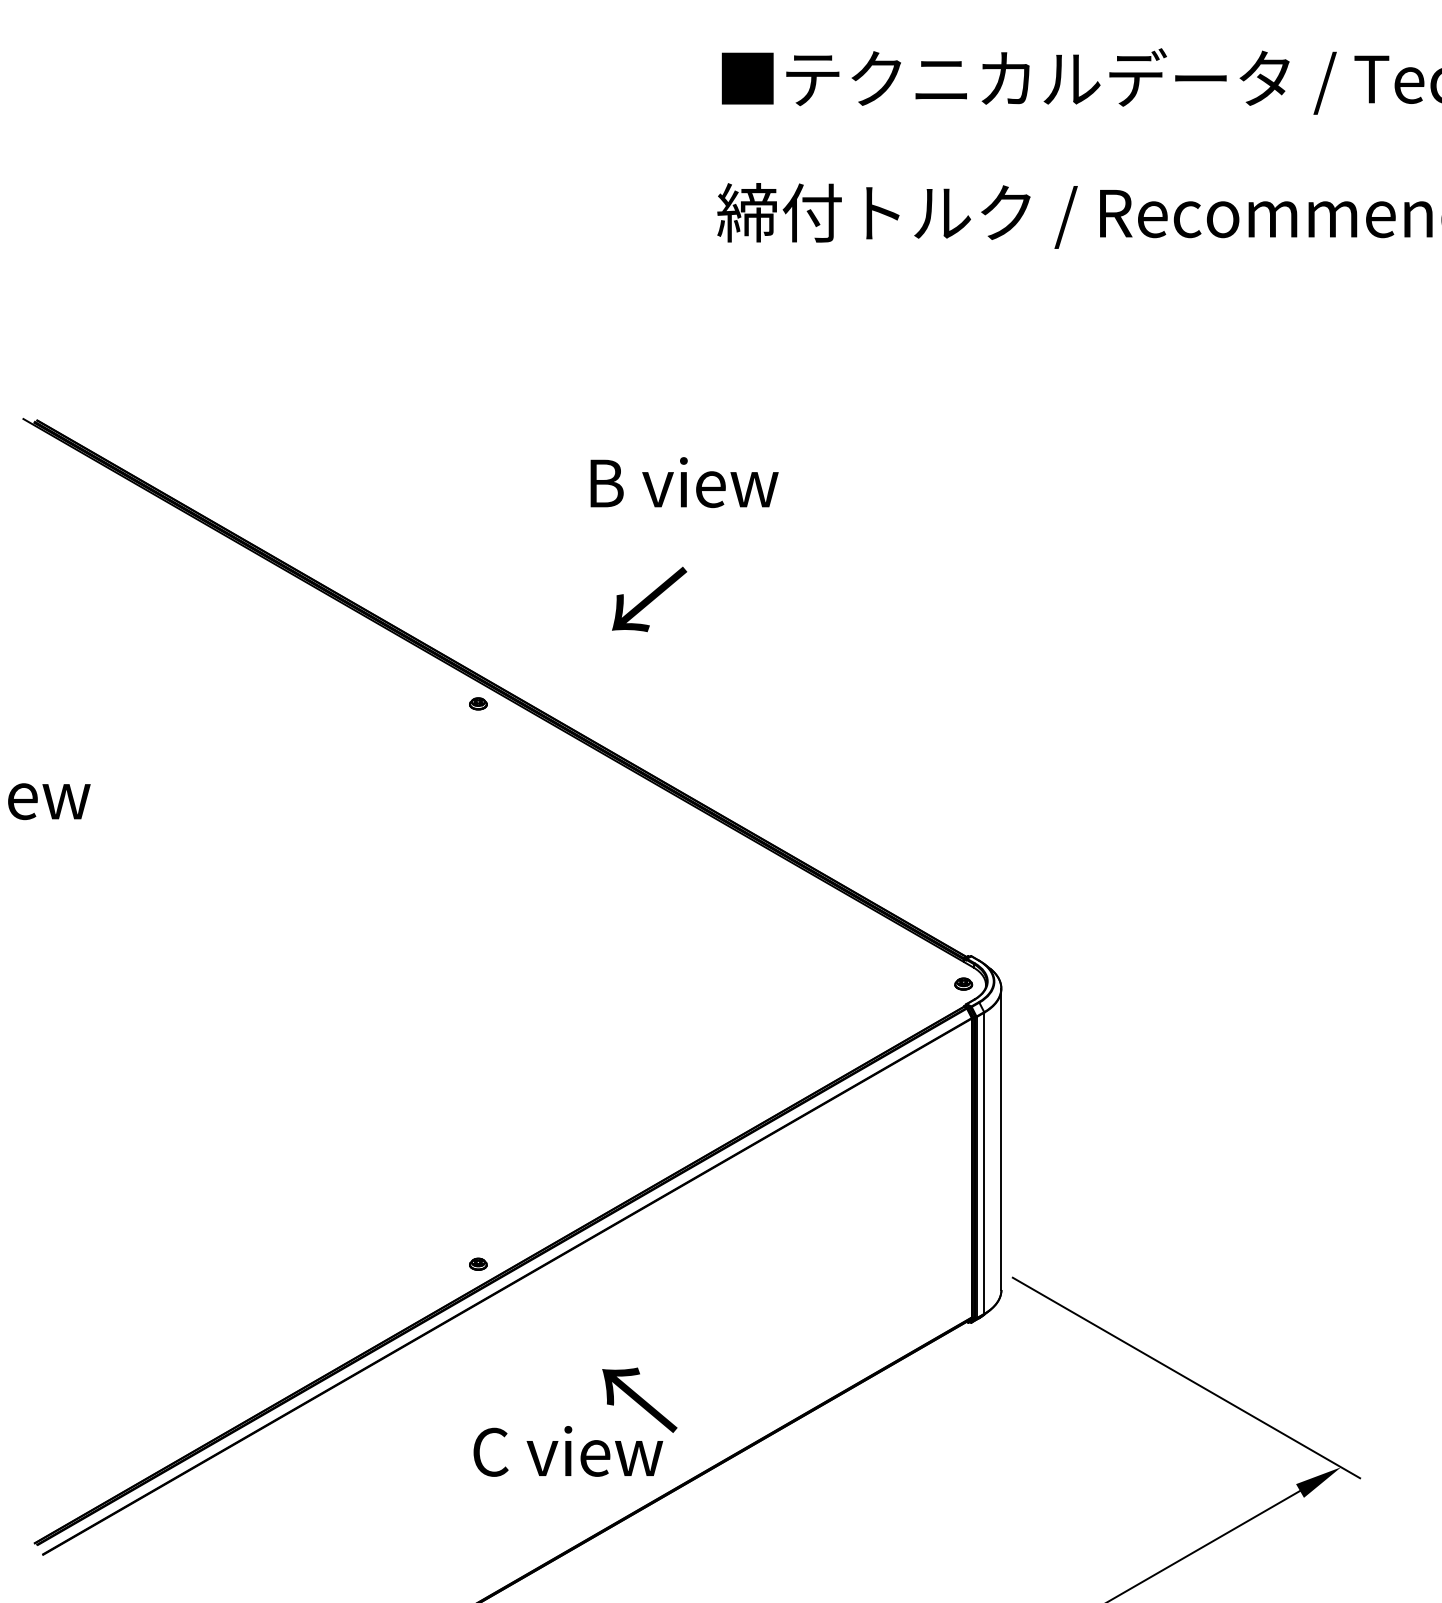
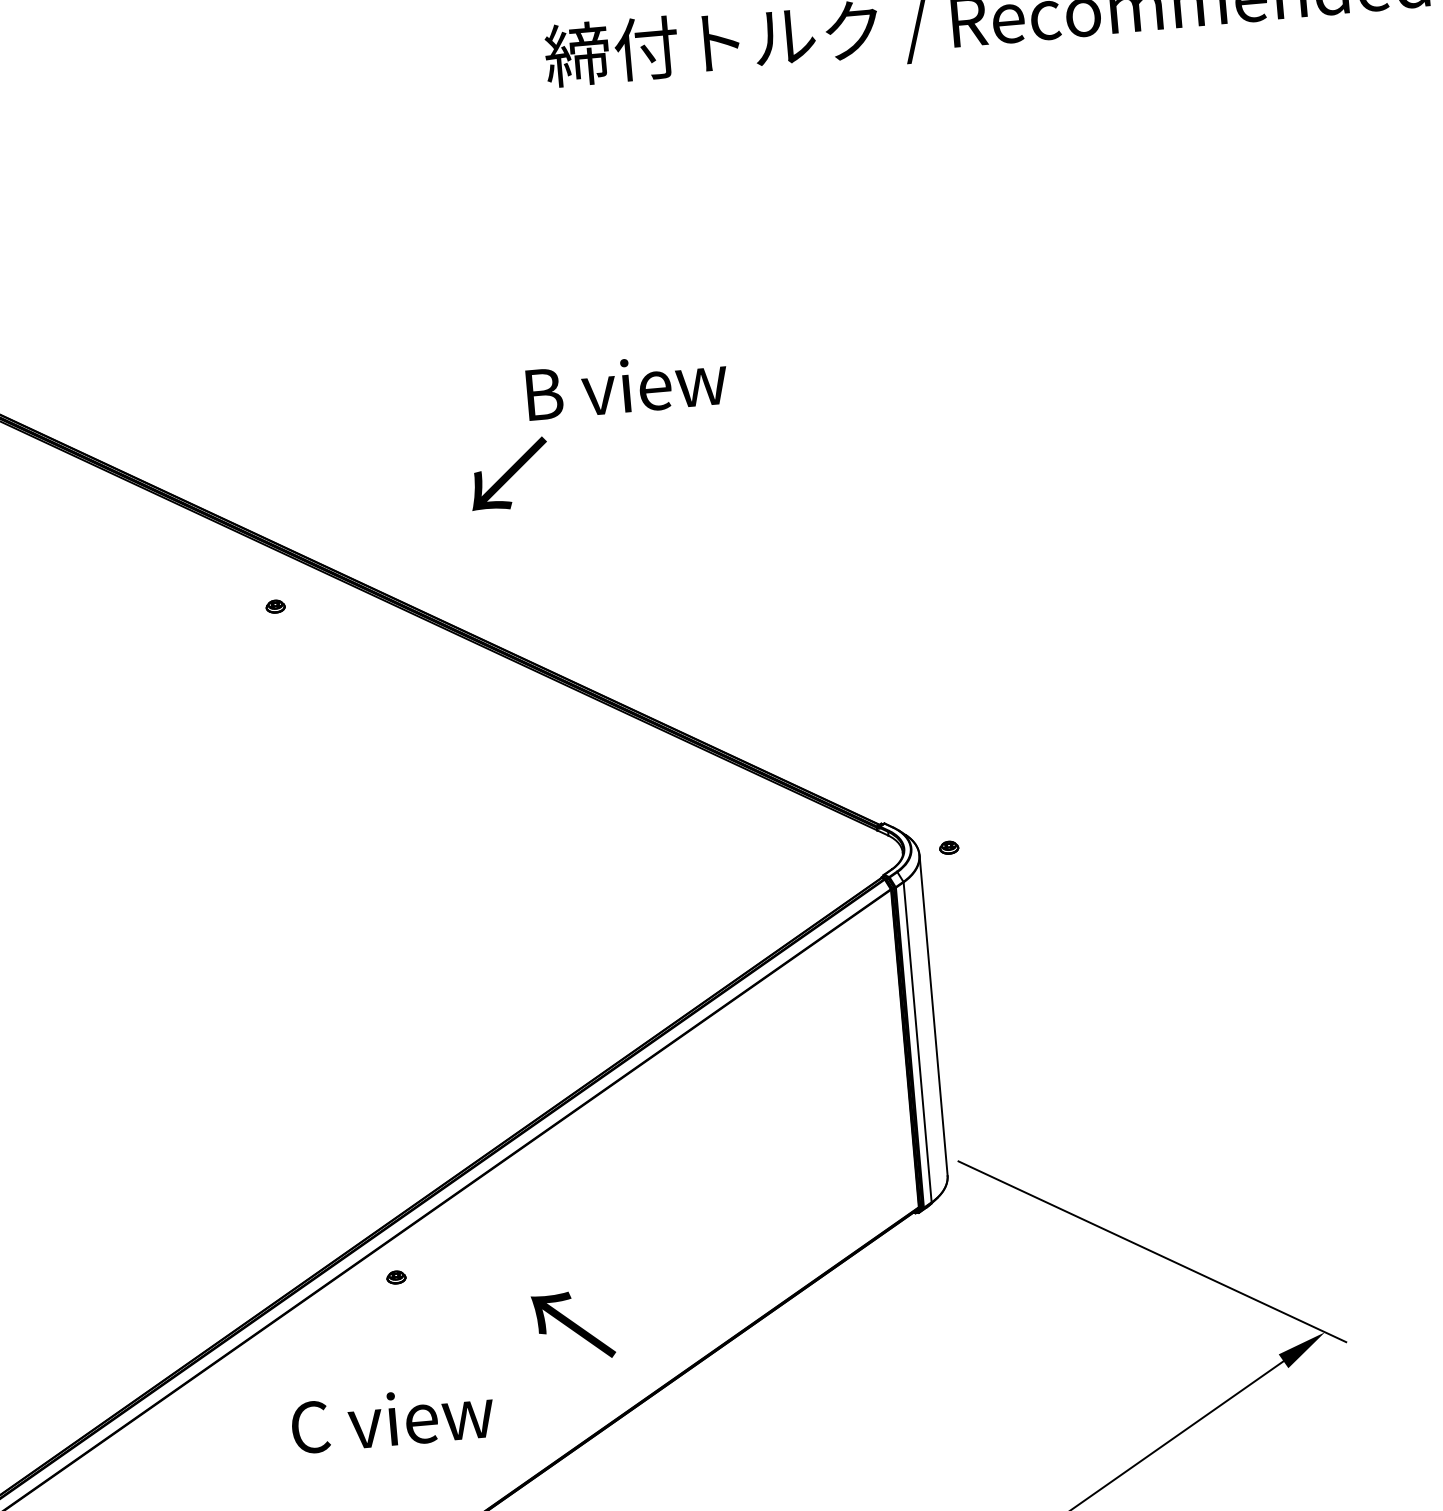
text: (684, 482) -> (626, 385), moved
part: (478, 703) -> (275, 606), moved
part: (963, 983) -> (948, 847), moved
part: (478, 1263) -> (396, 1276), moved
text: (568, 1451) -> (392, 1419), moved

